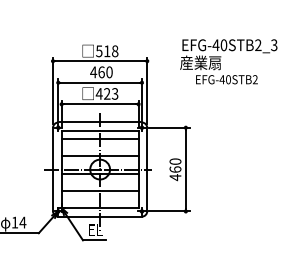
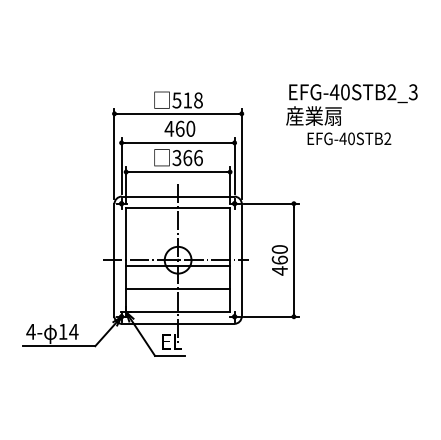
text: (107, 94) -> (187, 158), 423 -> 366
line: (100, 138) -> (178, 218), removed
line: (100, 156) -> (178, 242), removed

